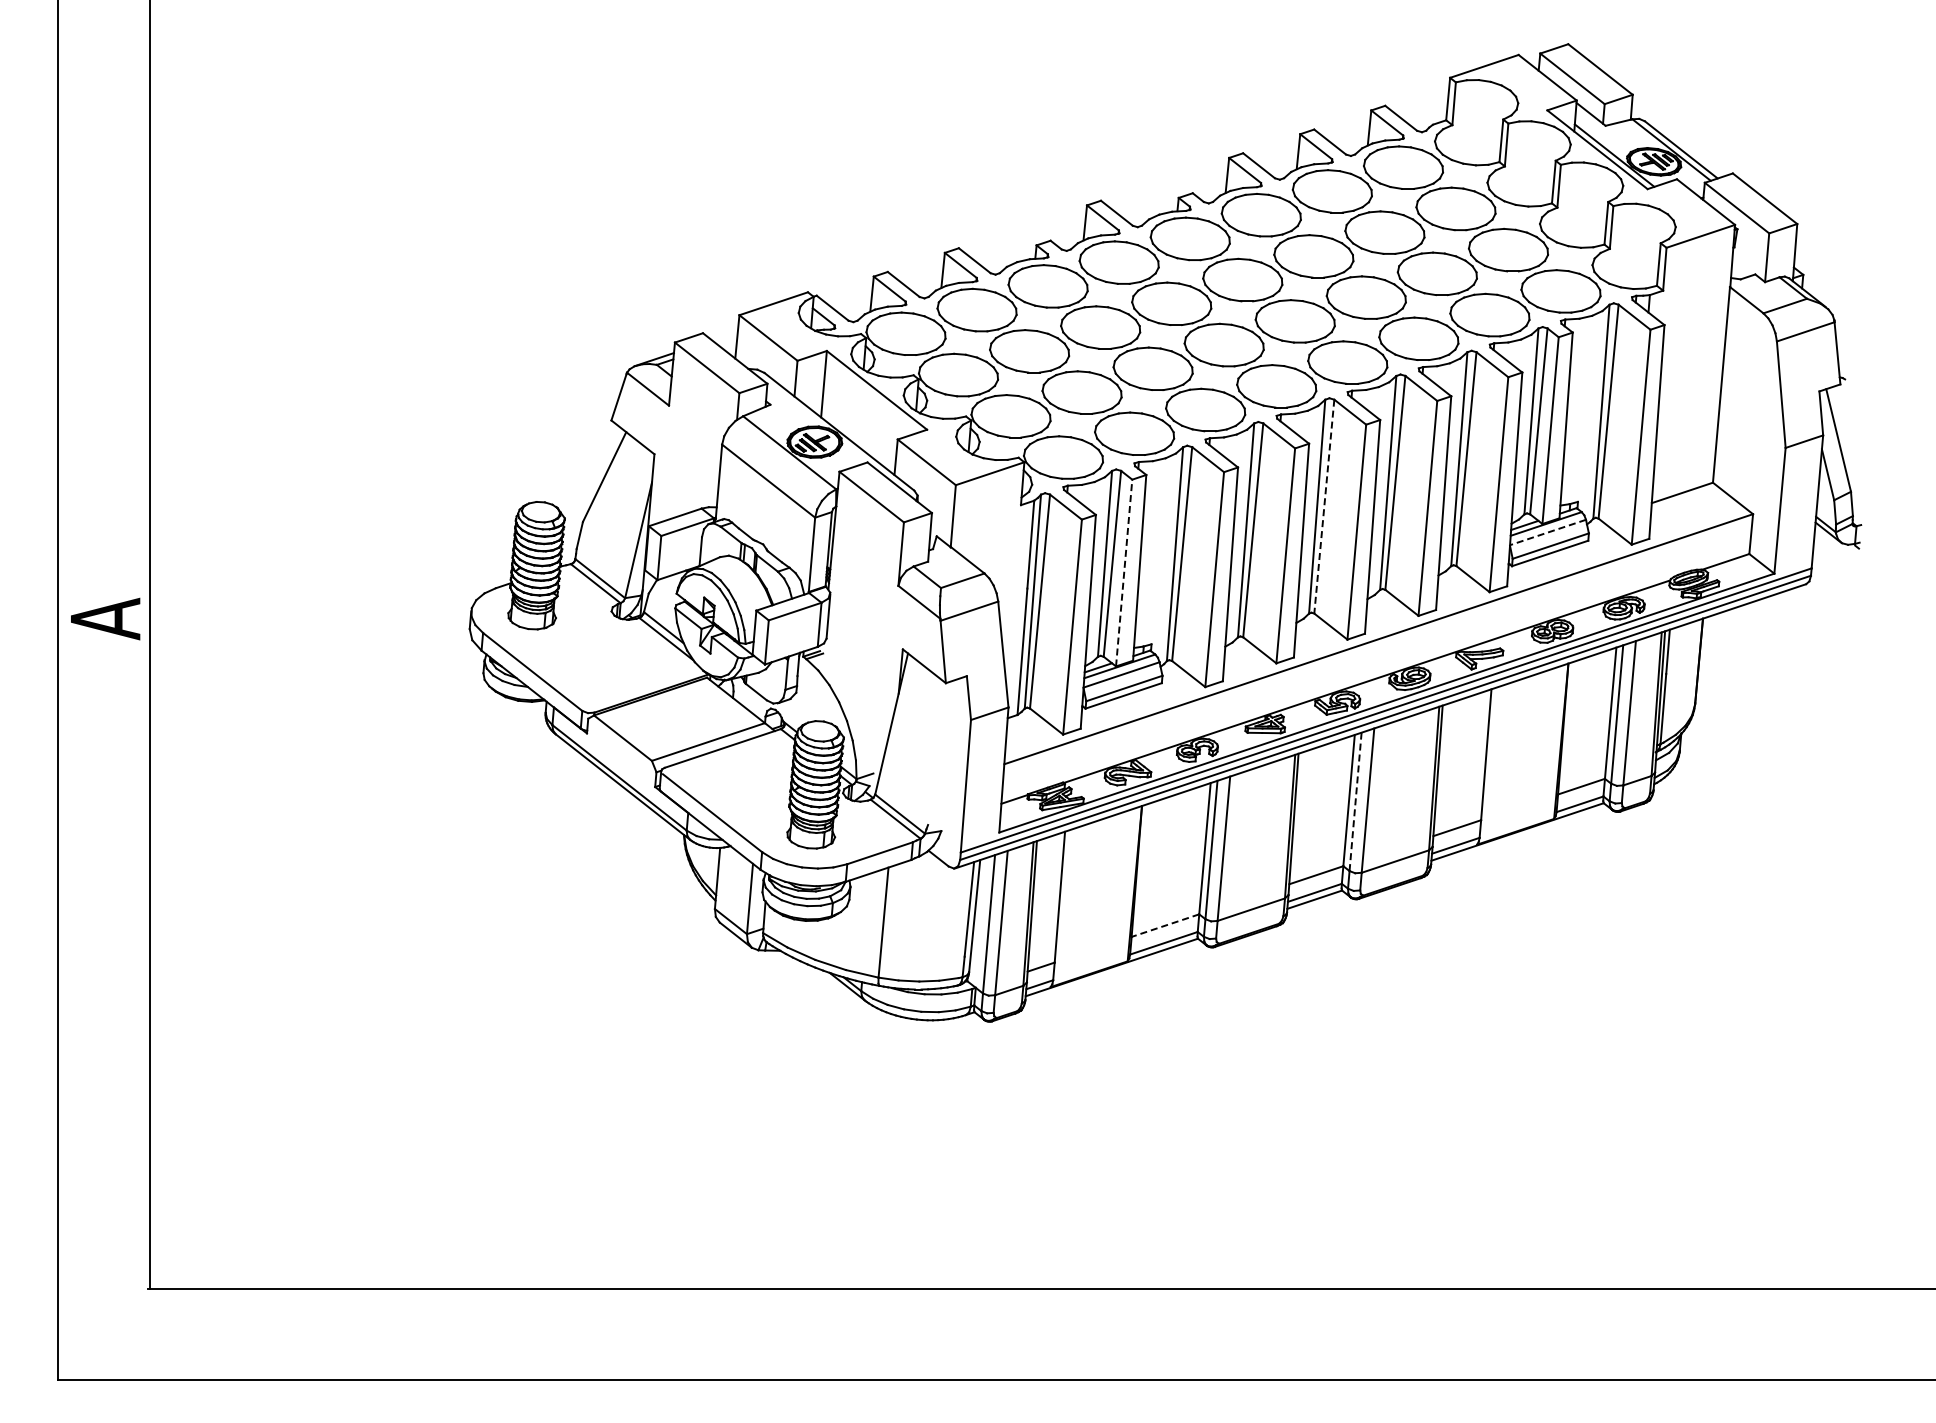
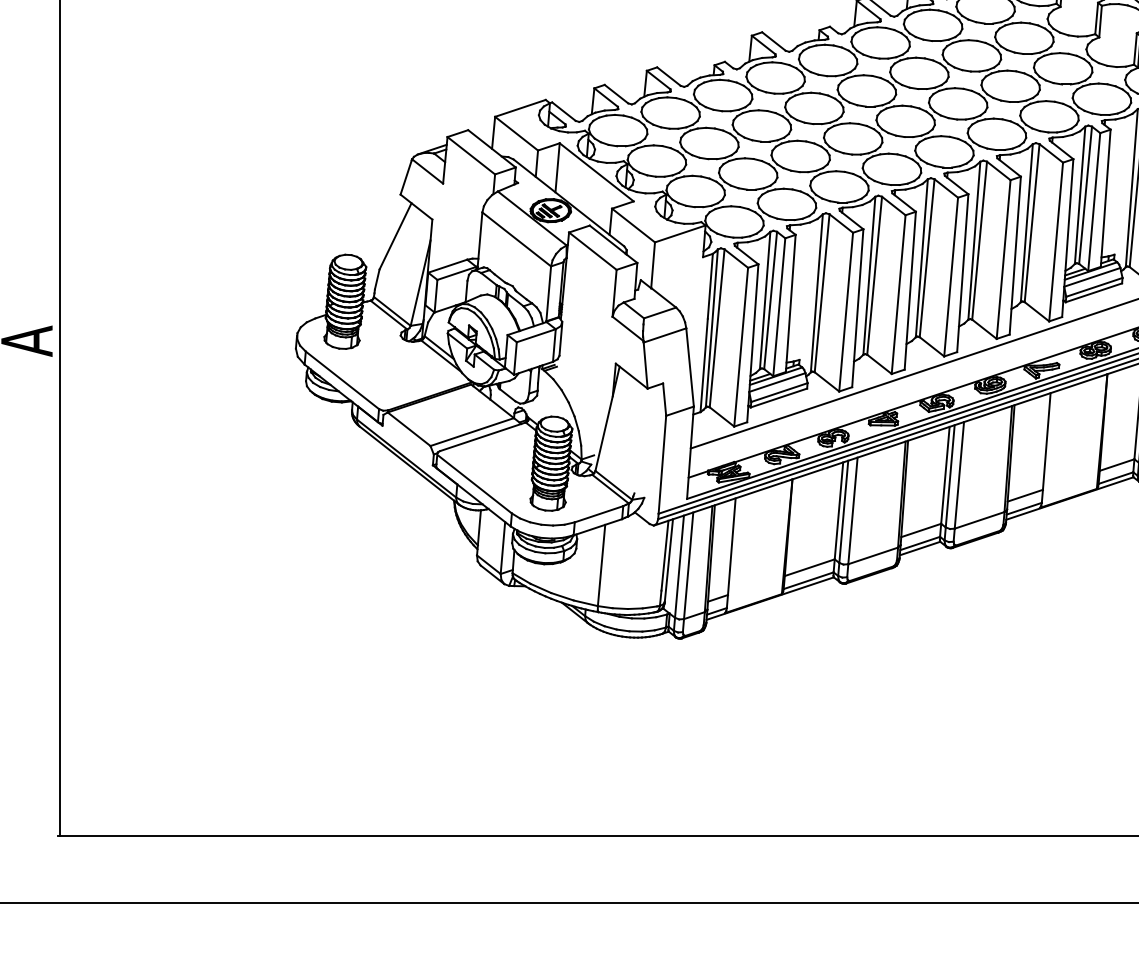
line: (1324, 507) -> (927, 258), dashed -> solid
line: (1547, 532) -> (1091, 277), dashed -> solid
line: (1124, 573) -> (779, 307), dashed -> solid
line: (1355, 801) -> (950, 476), dashed -> solid
line: (1165, 925) -> (809, 567), dashed -> solid

